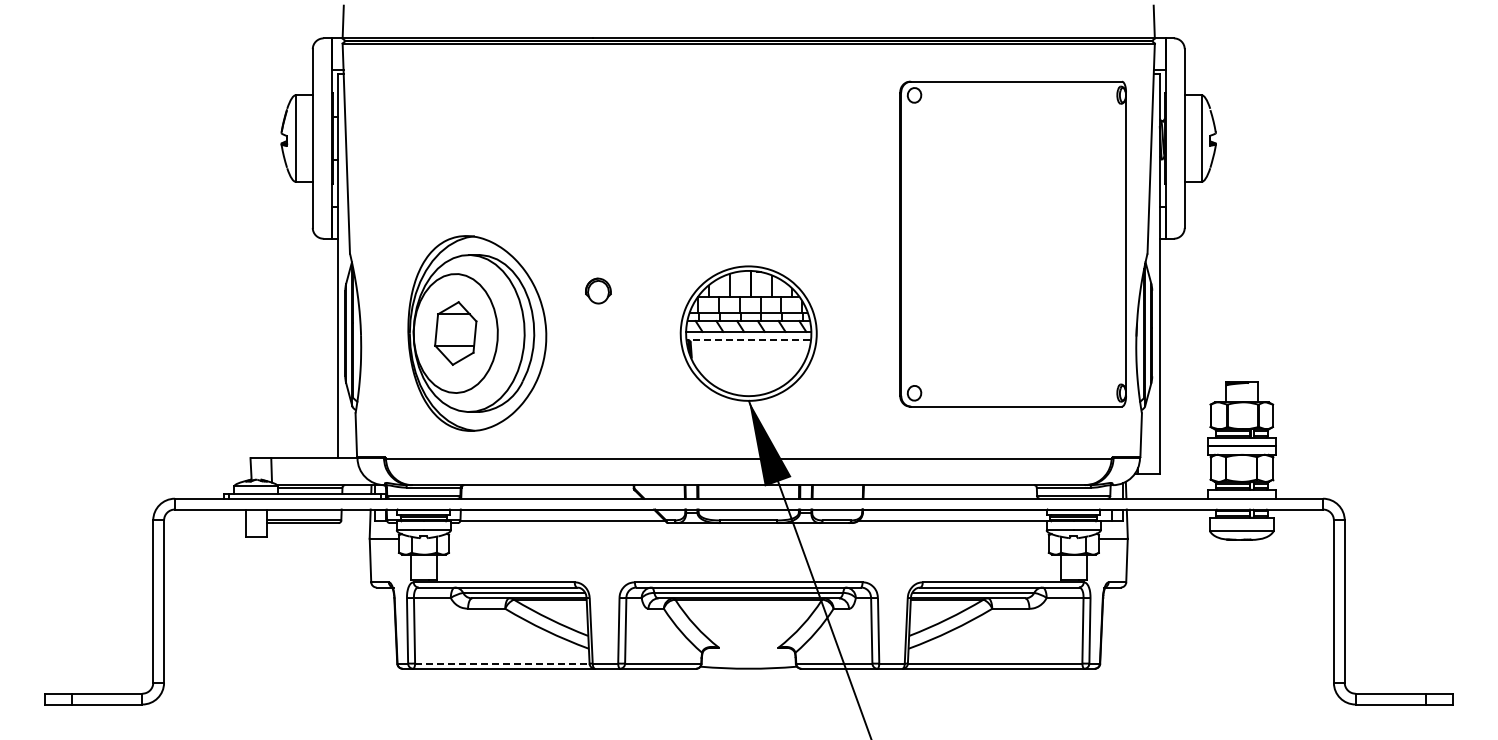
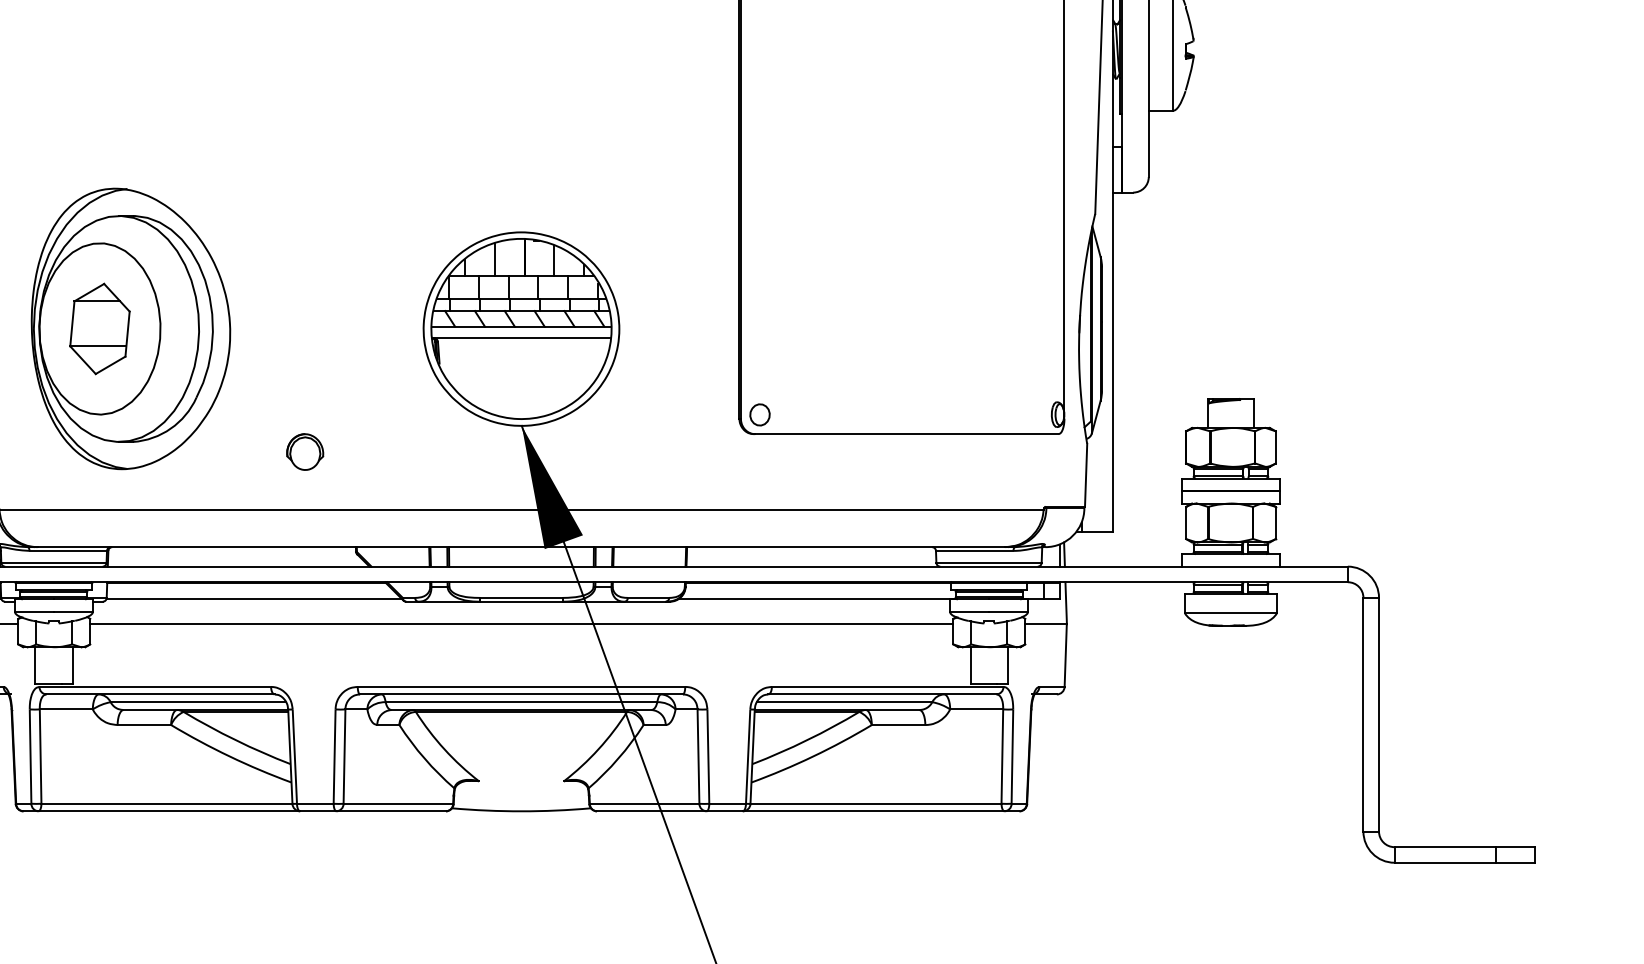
part: (598, 290) -> (305, 451), moved
line: (748, 340) -> (521, 338), dashed -> solid
line: (748, 538) -> (521, 623), added
line: (502, 663) -> (167, 803), dashed -> solid

